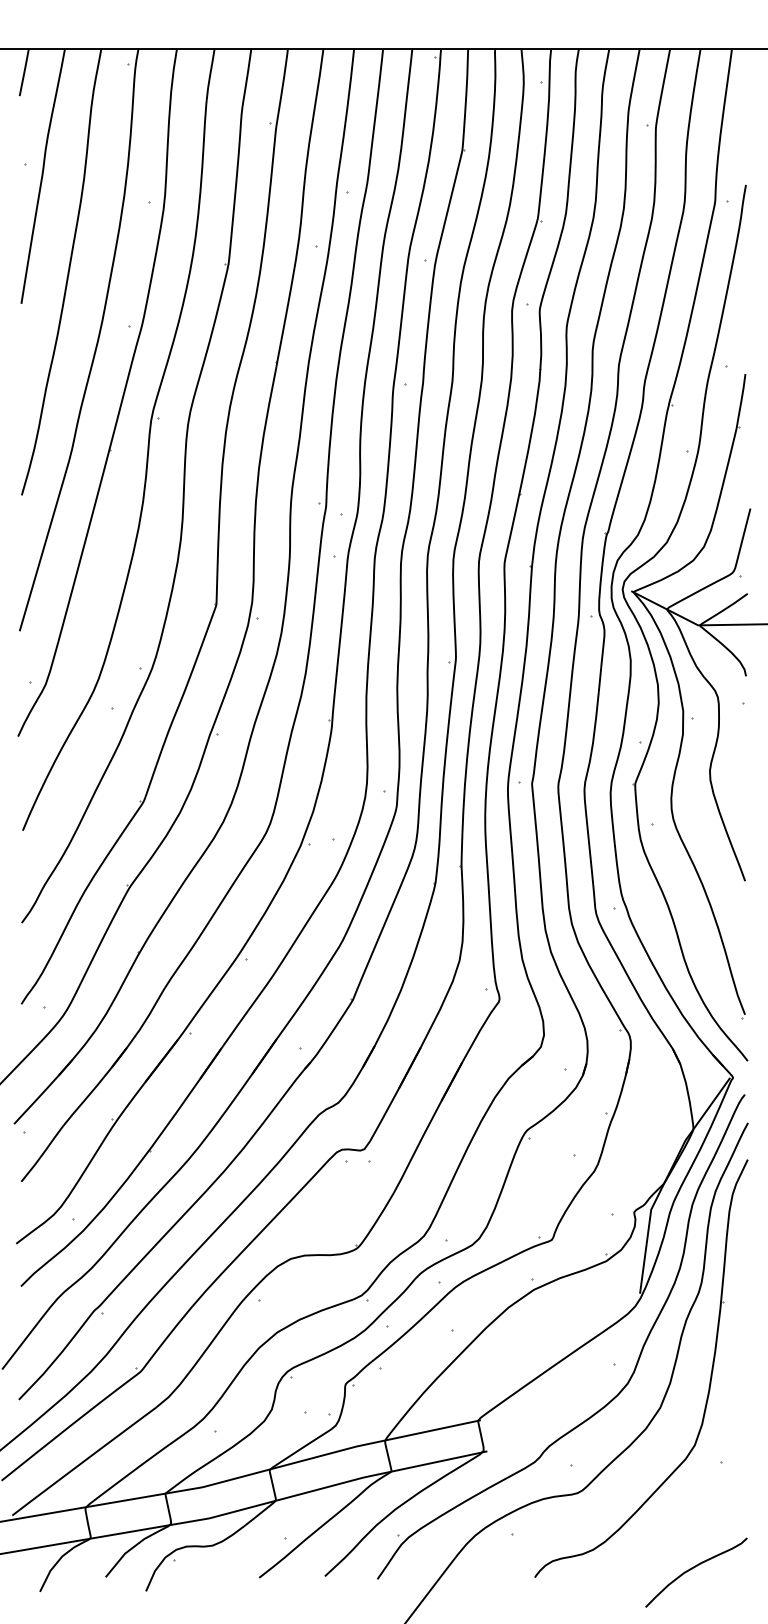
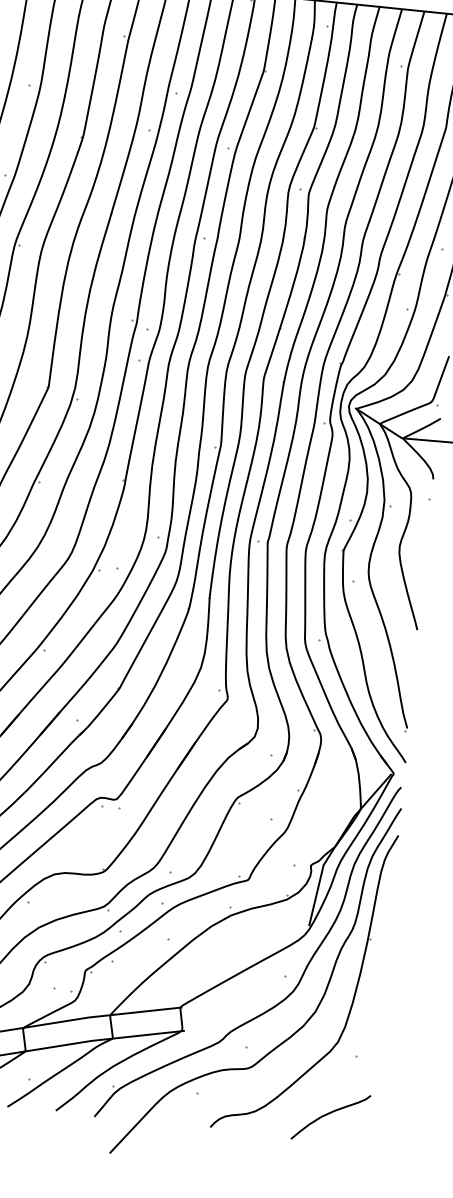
curve: (694, 1568) -> (329, 1114), moved

